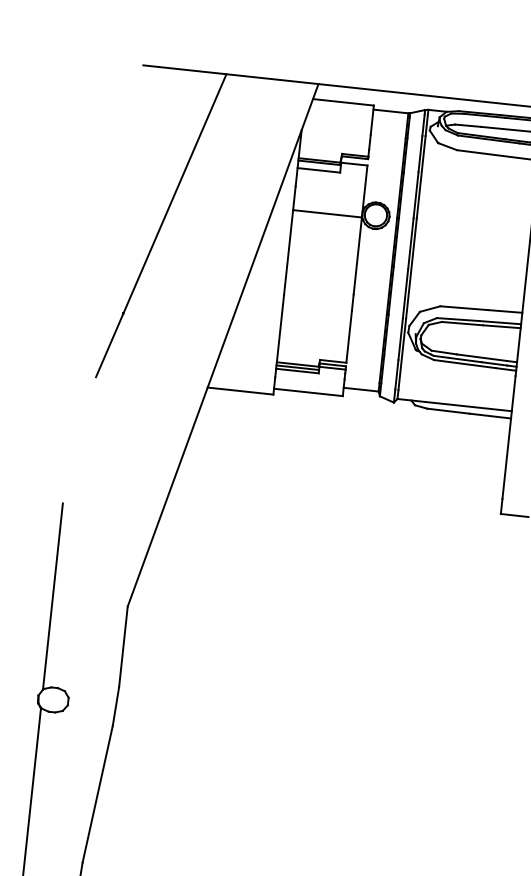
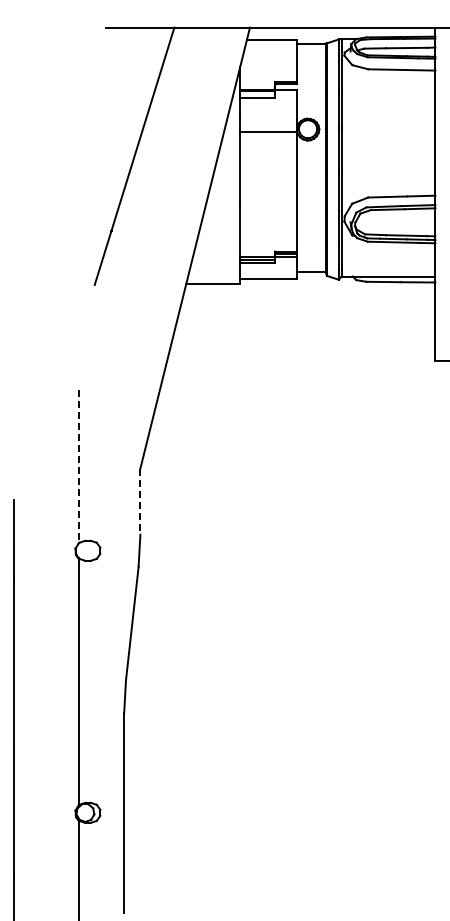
line: (52, 597) -> (78, 467), solid -> dashed
line: (123, 647) -> (140, 502), solid -> dashed

